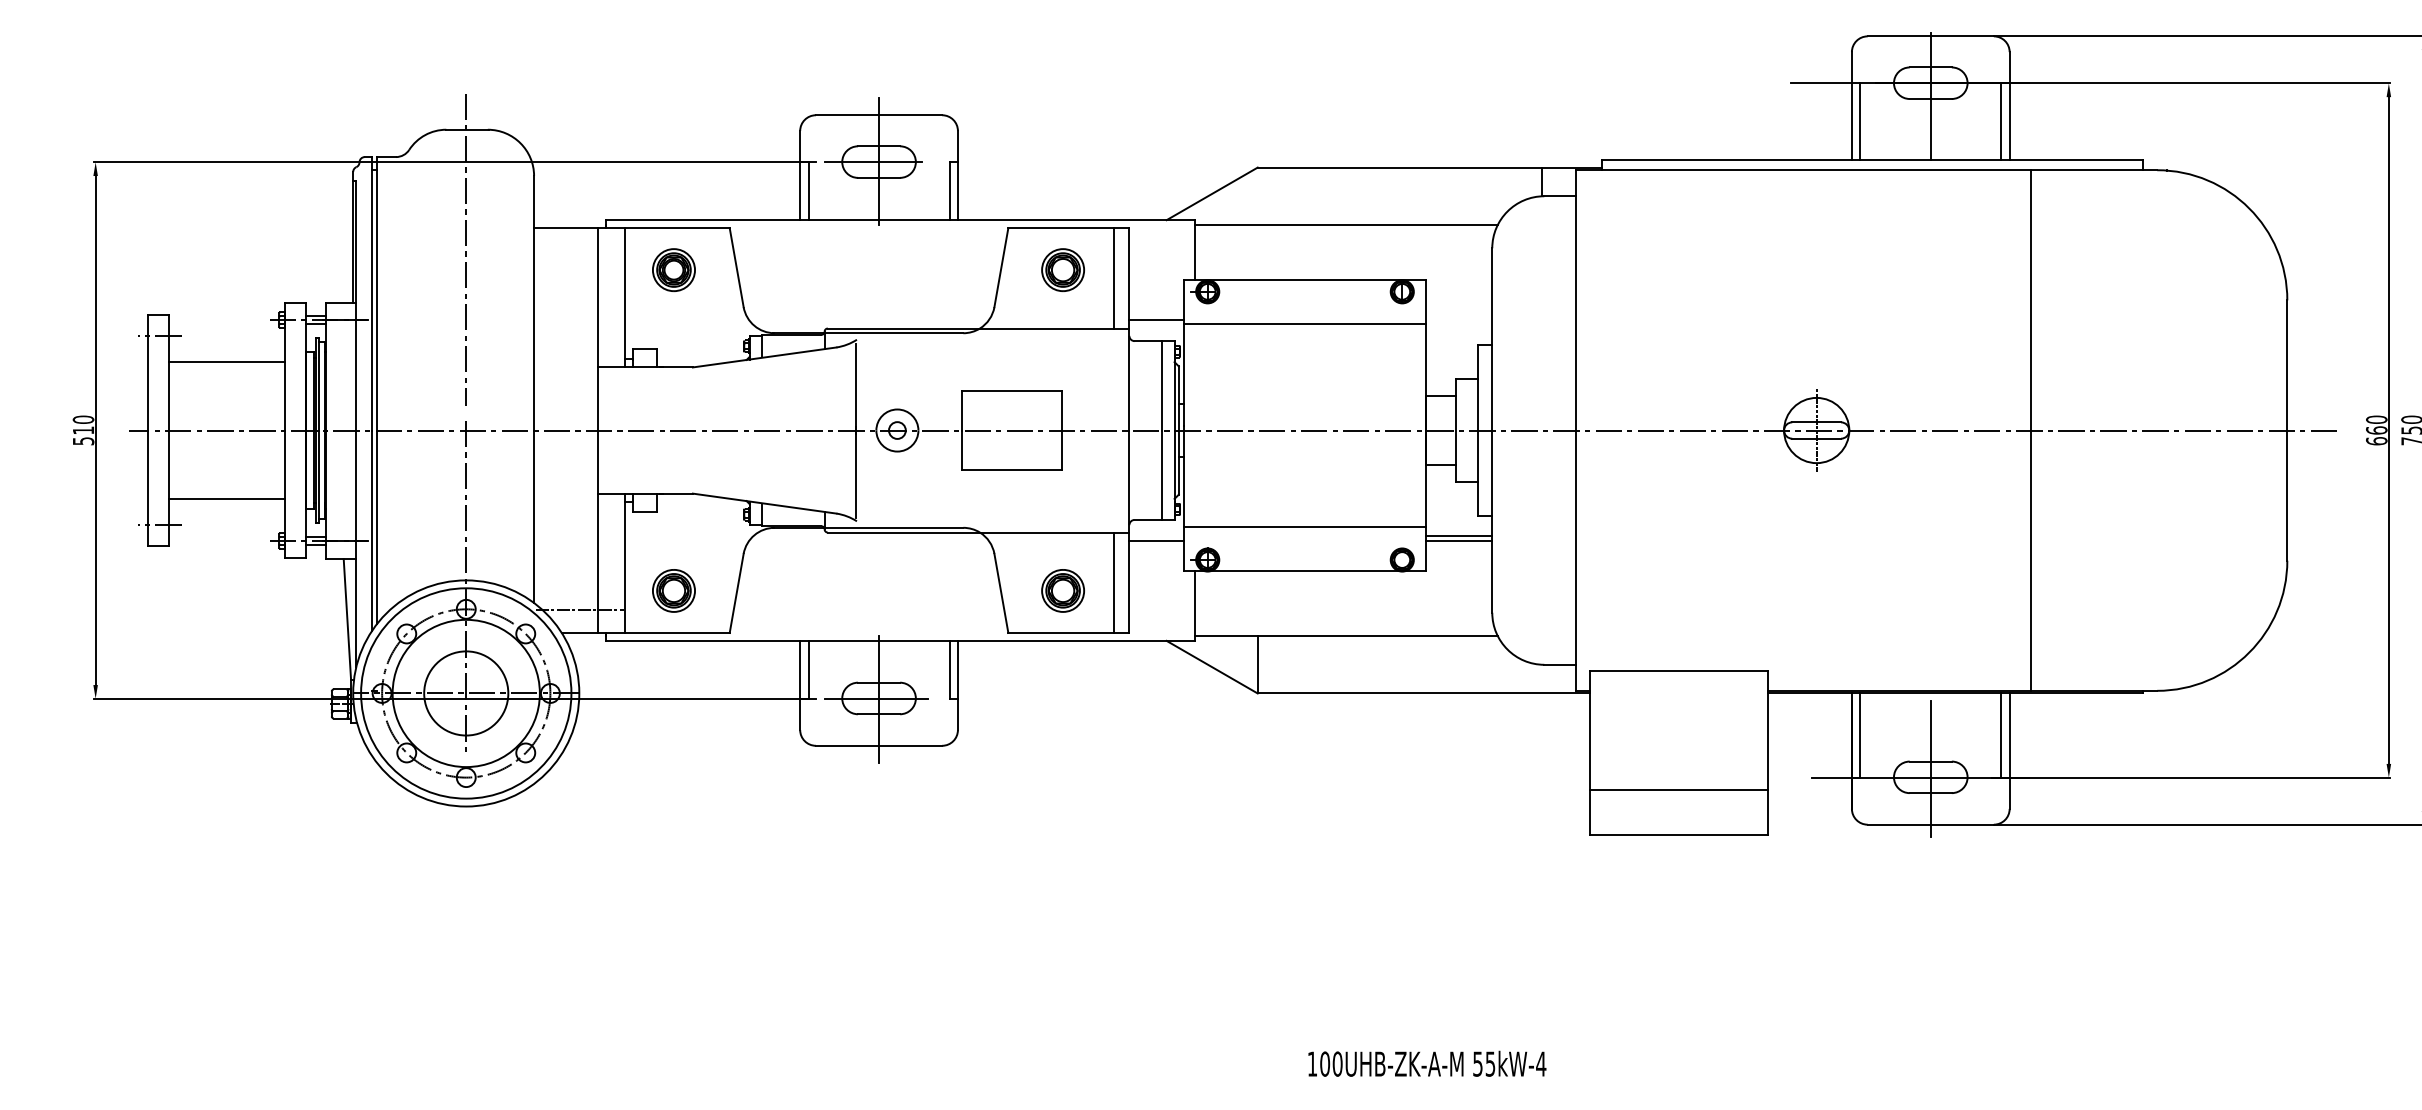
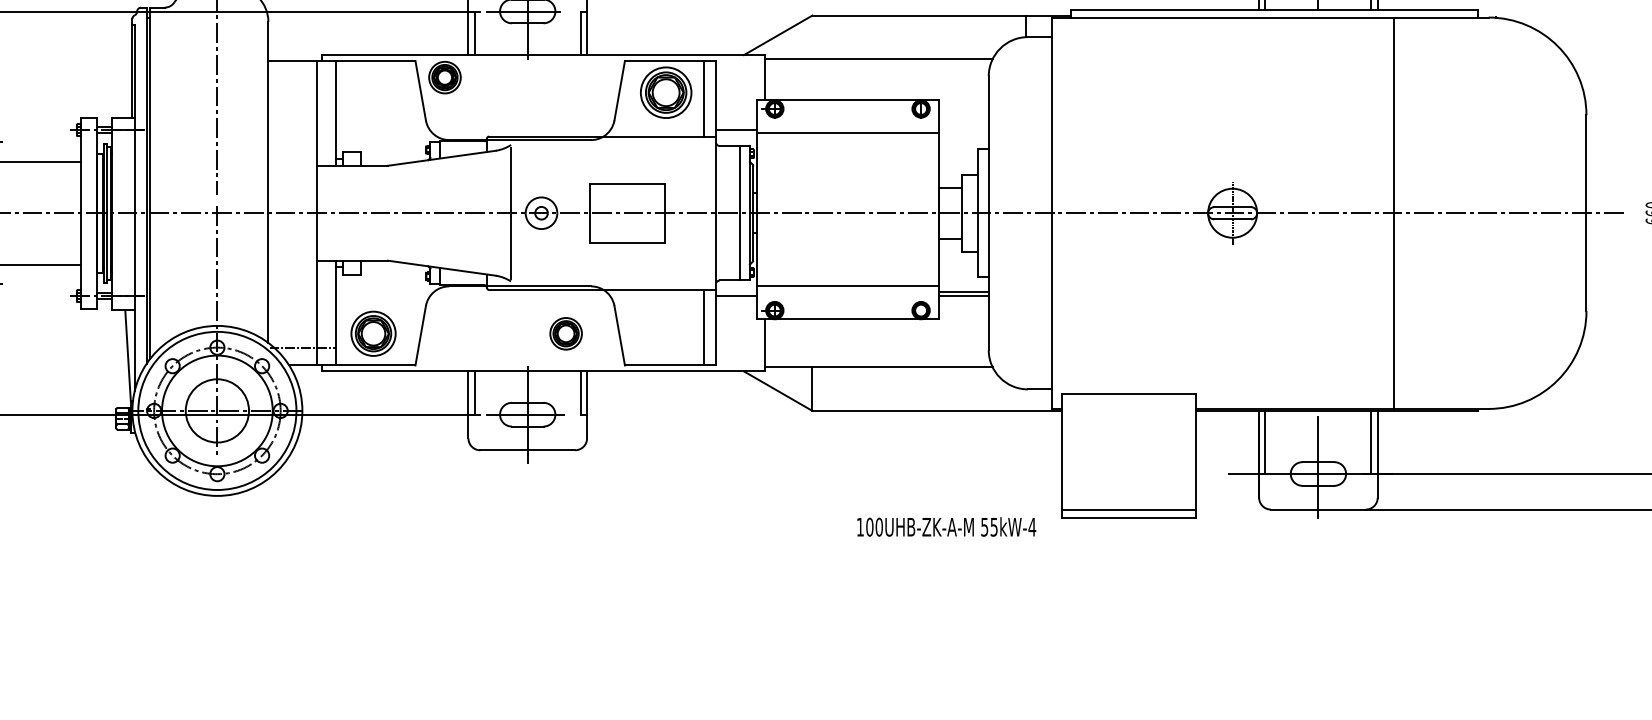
part: (673, 269) -> (444, 77), moved
part: (1062, 269) -> (665, 92), size x1.6
part: (673, 590) -> (373, 333), size x1.4
part: (1062, 590) -> (565, 333), moved
line: (1678, 789) -> (1128, 510), moved
text: (1427, 1063) -> (946, 526), moved

